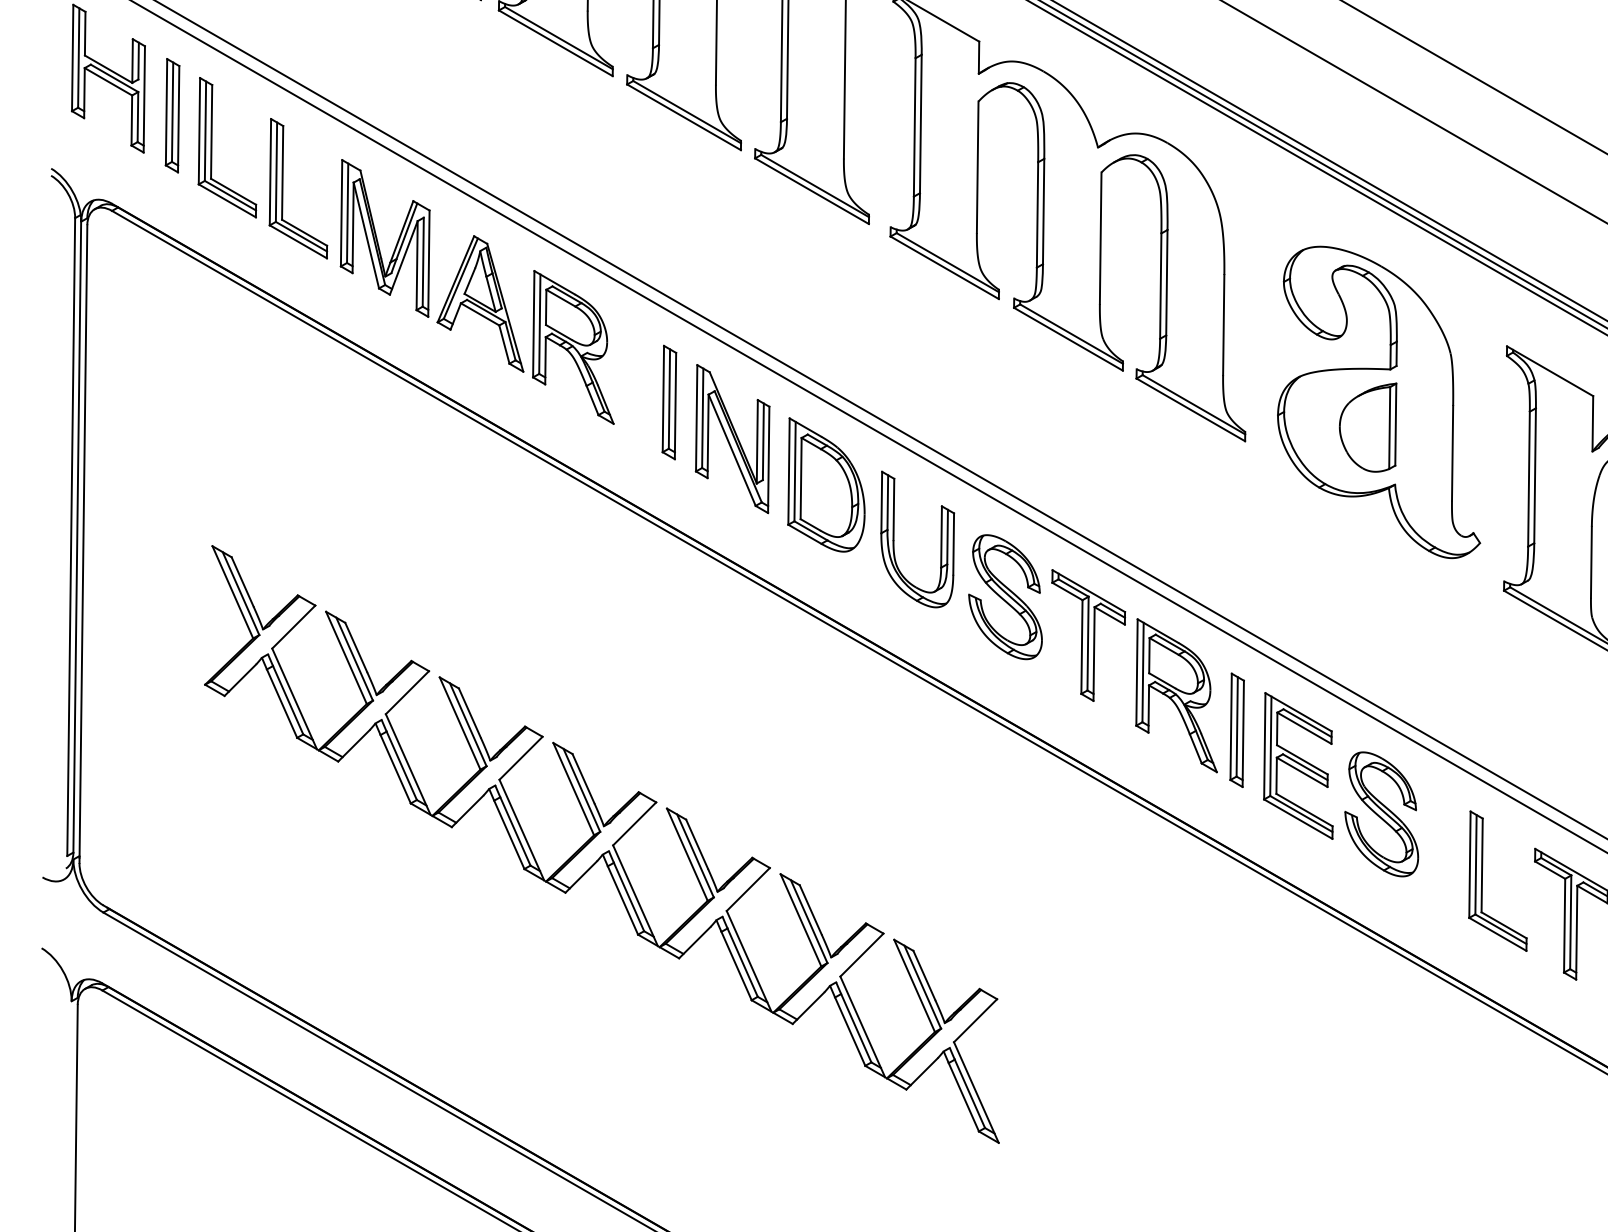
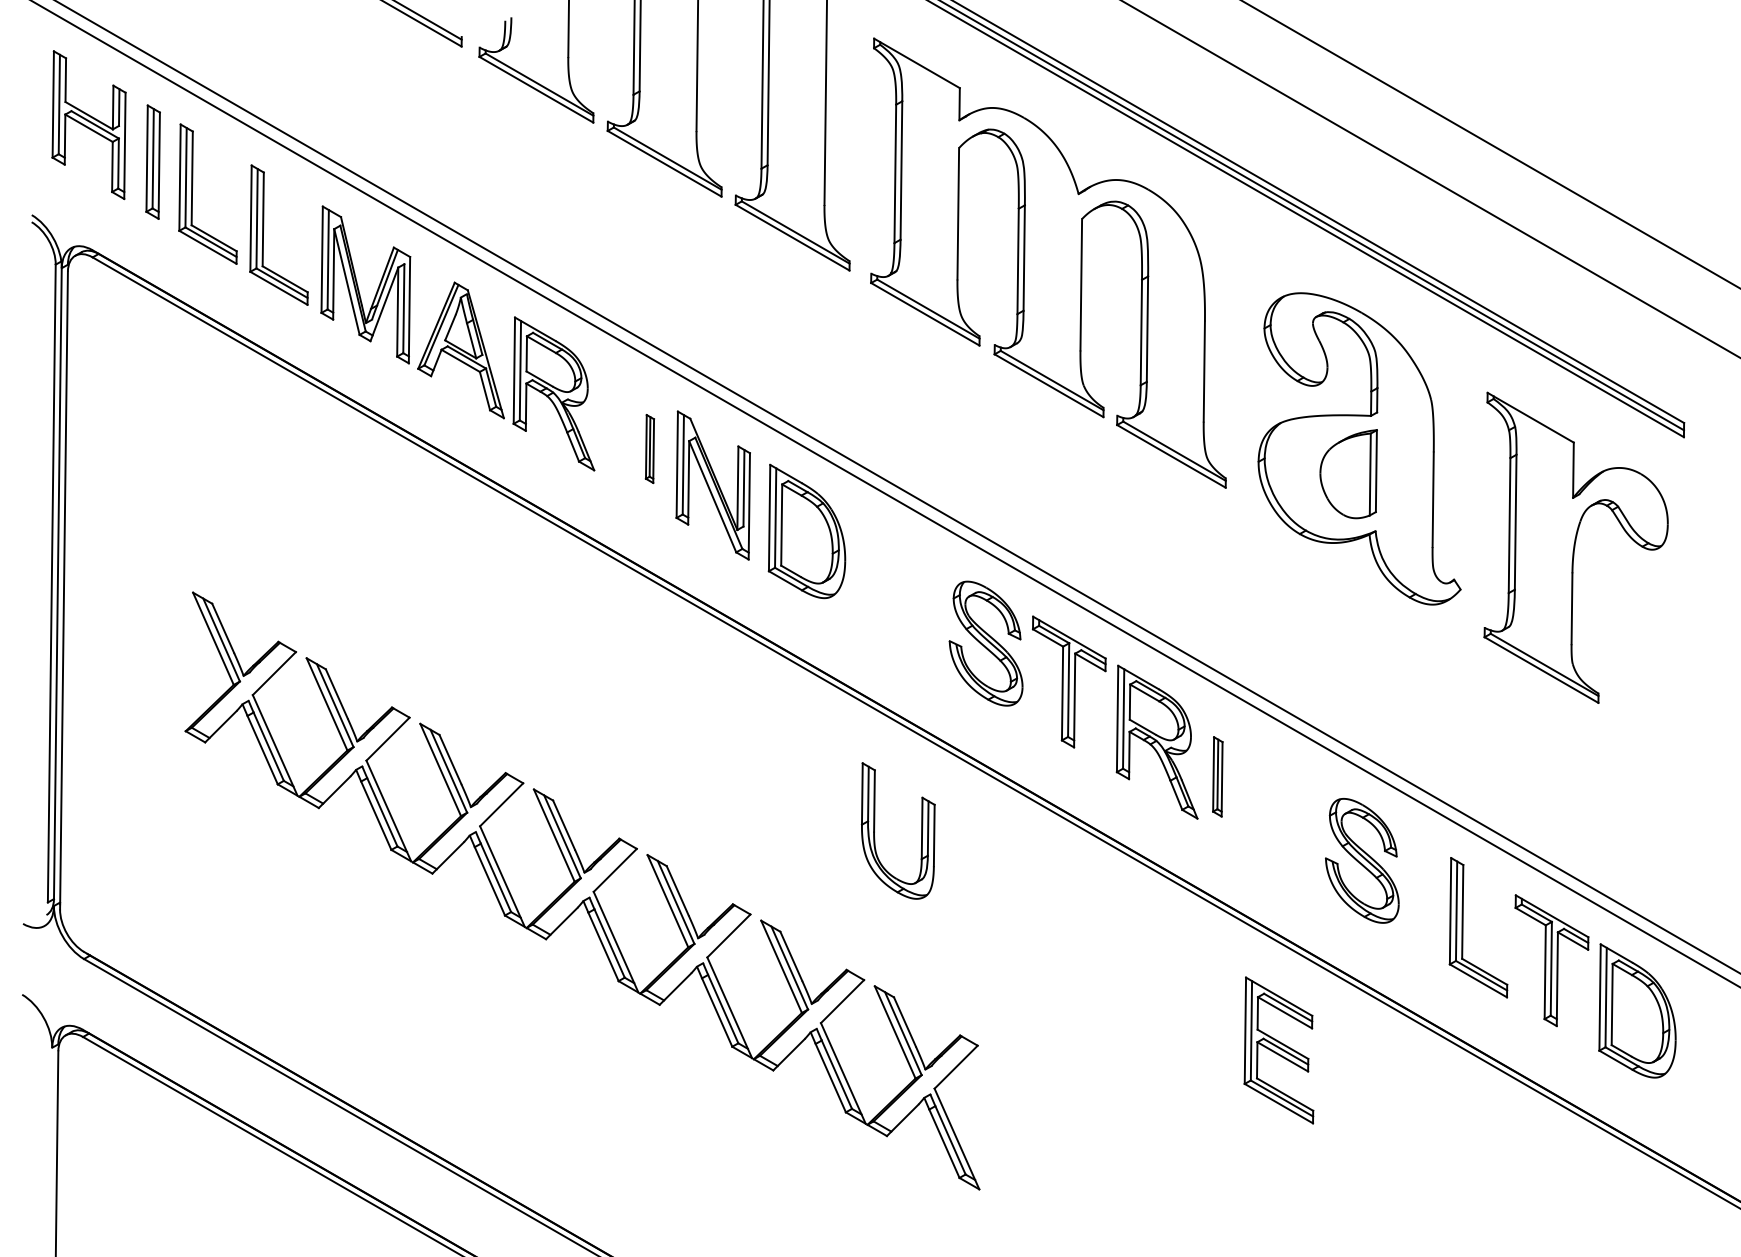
part: (668, 402) -> (649, 448), size x0.6
part: (894, 536) -> (875, 827), moved
part: (1236, 730) -> (1217, 776), size x0.7
part: (1297, 766) -> (1278, 1050), moved

